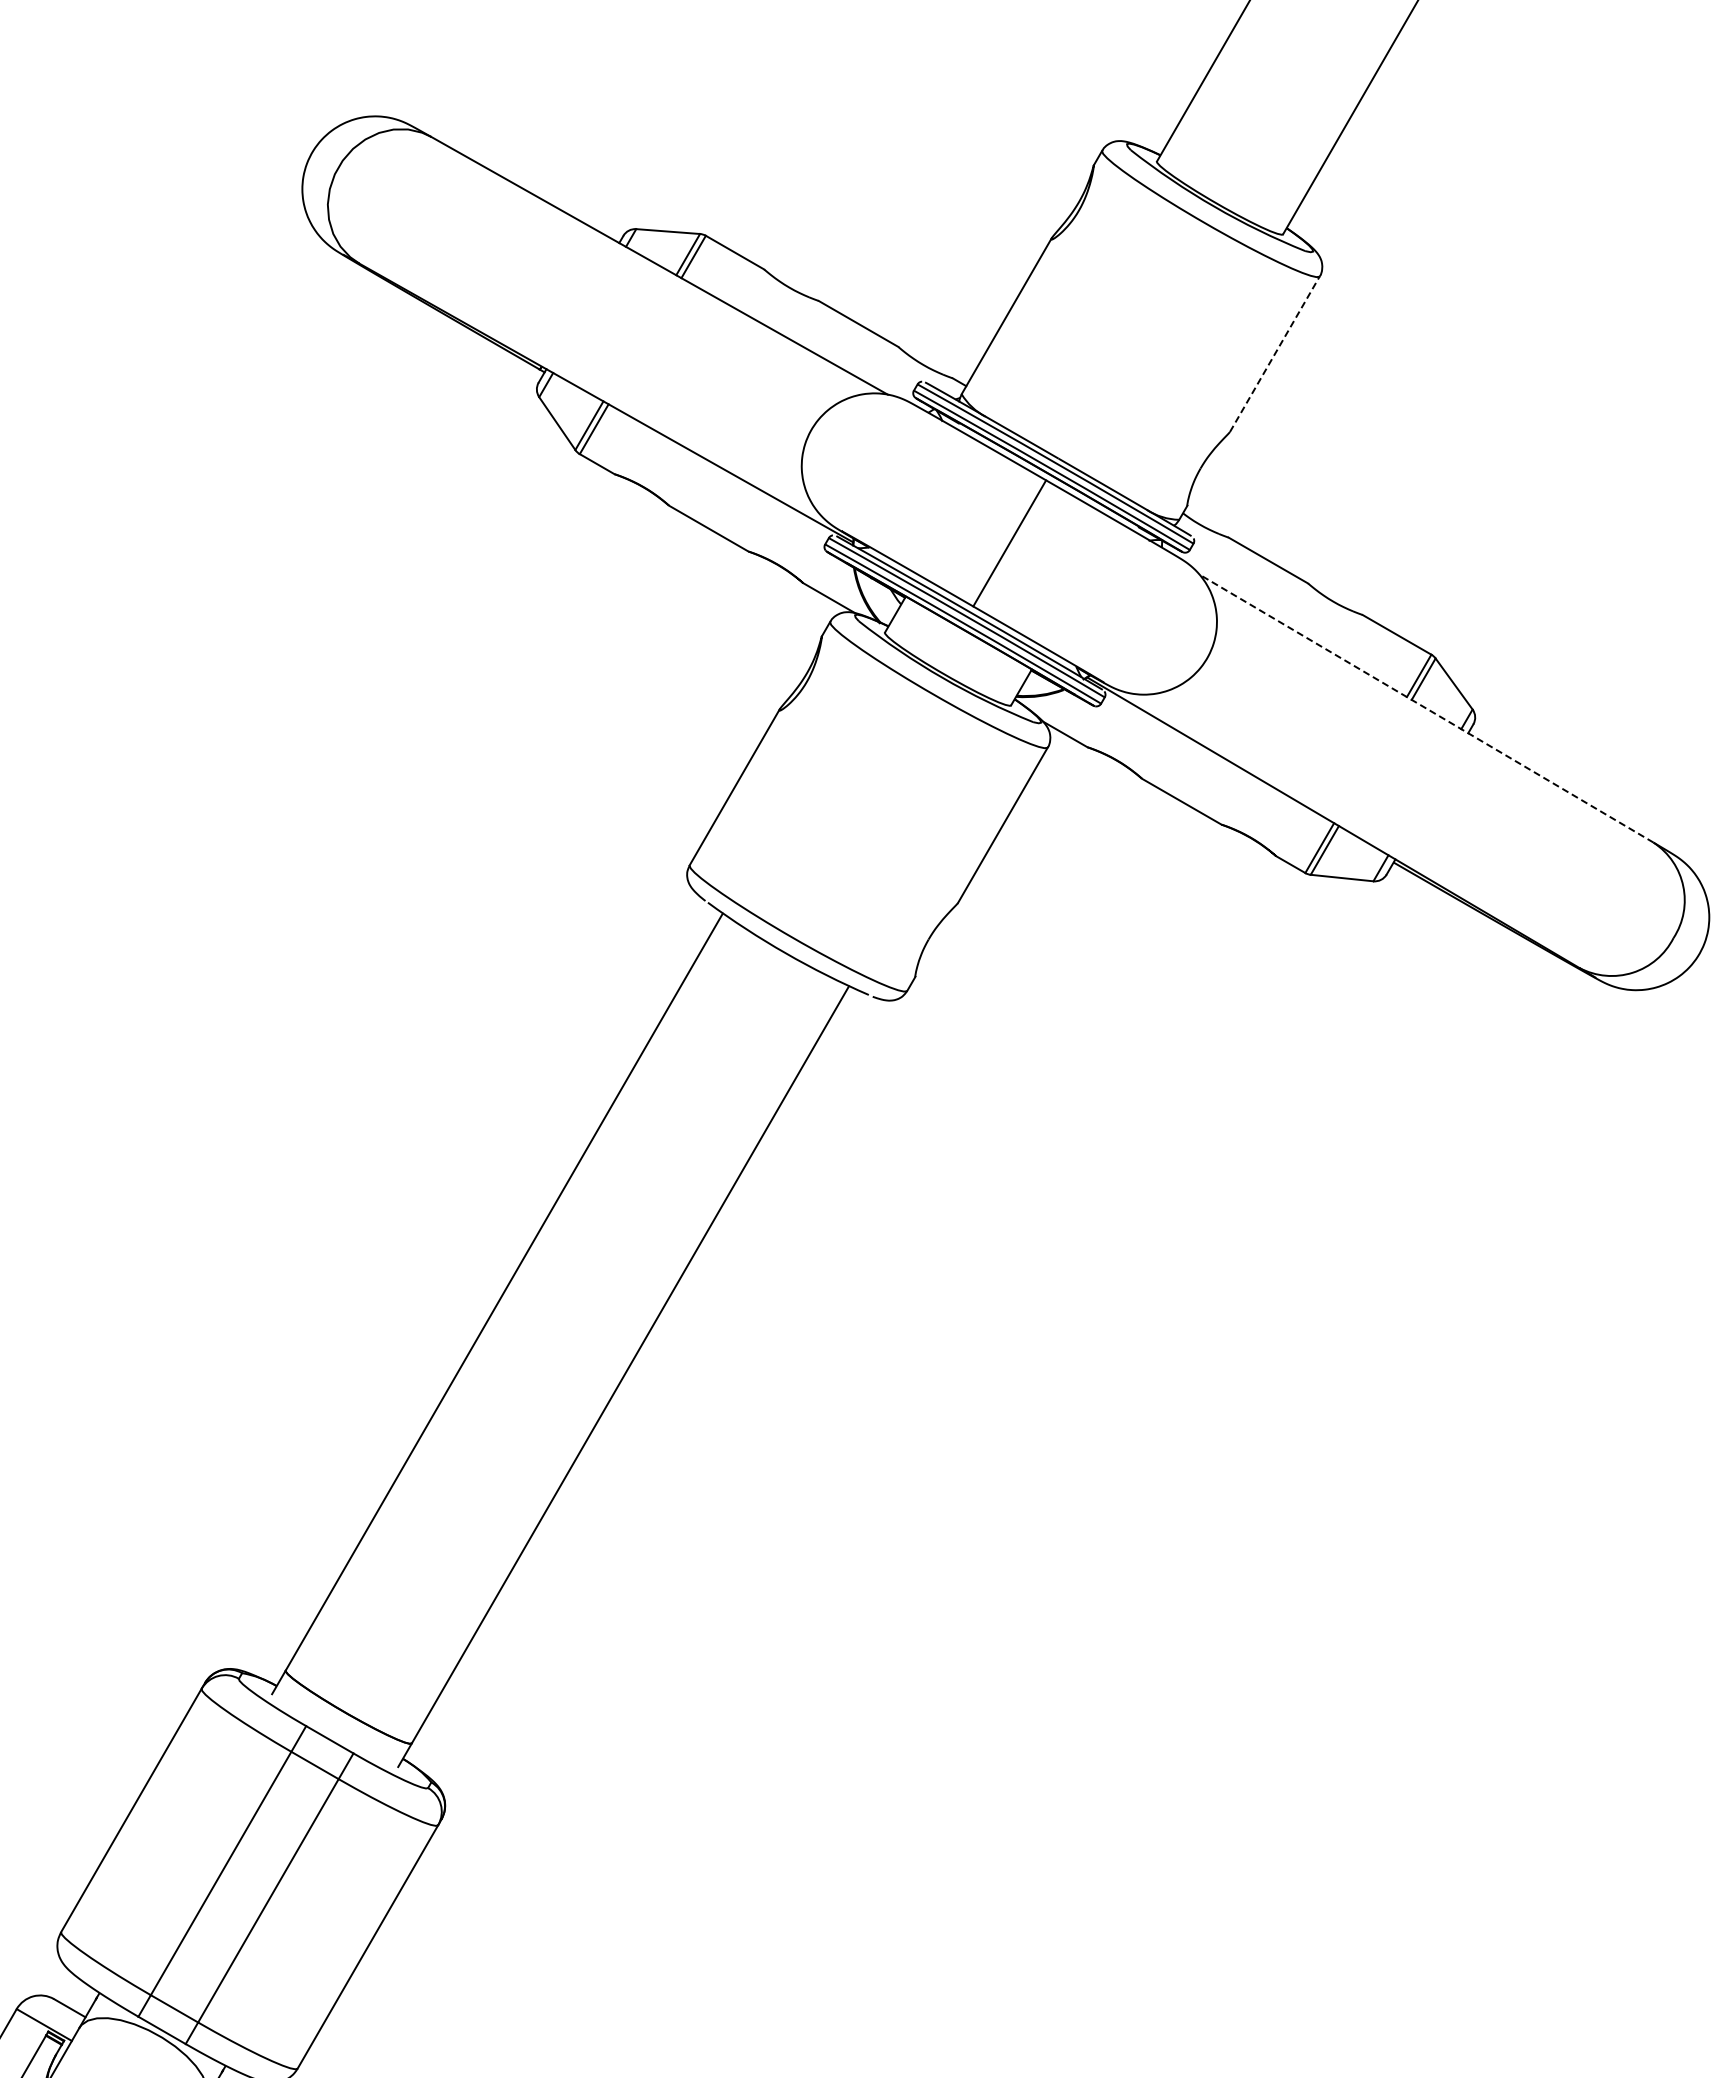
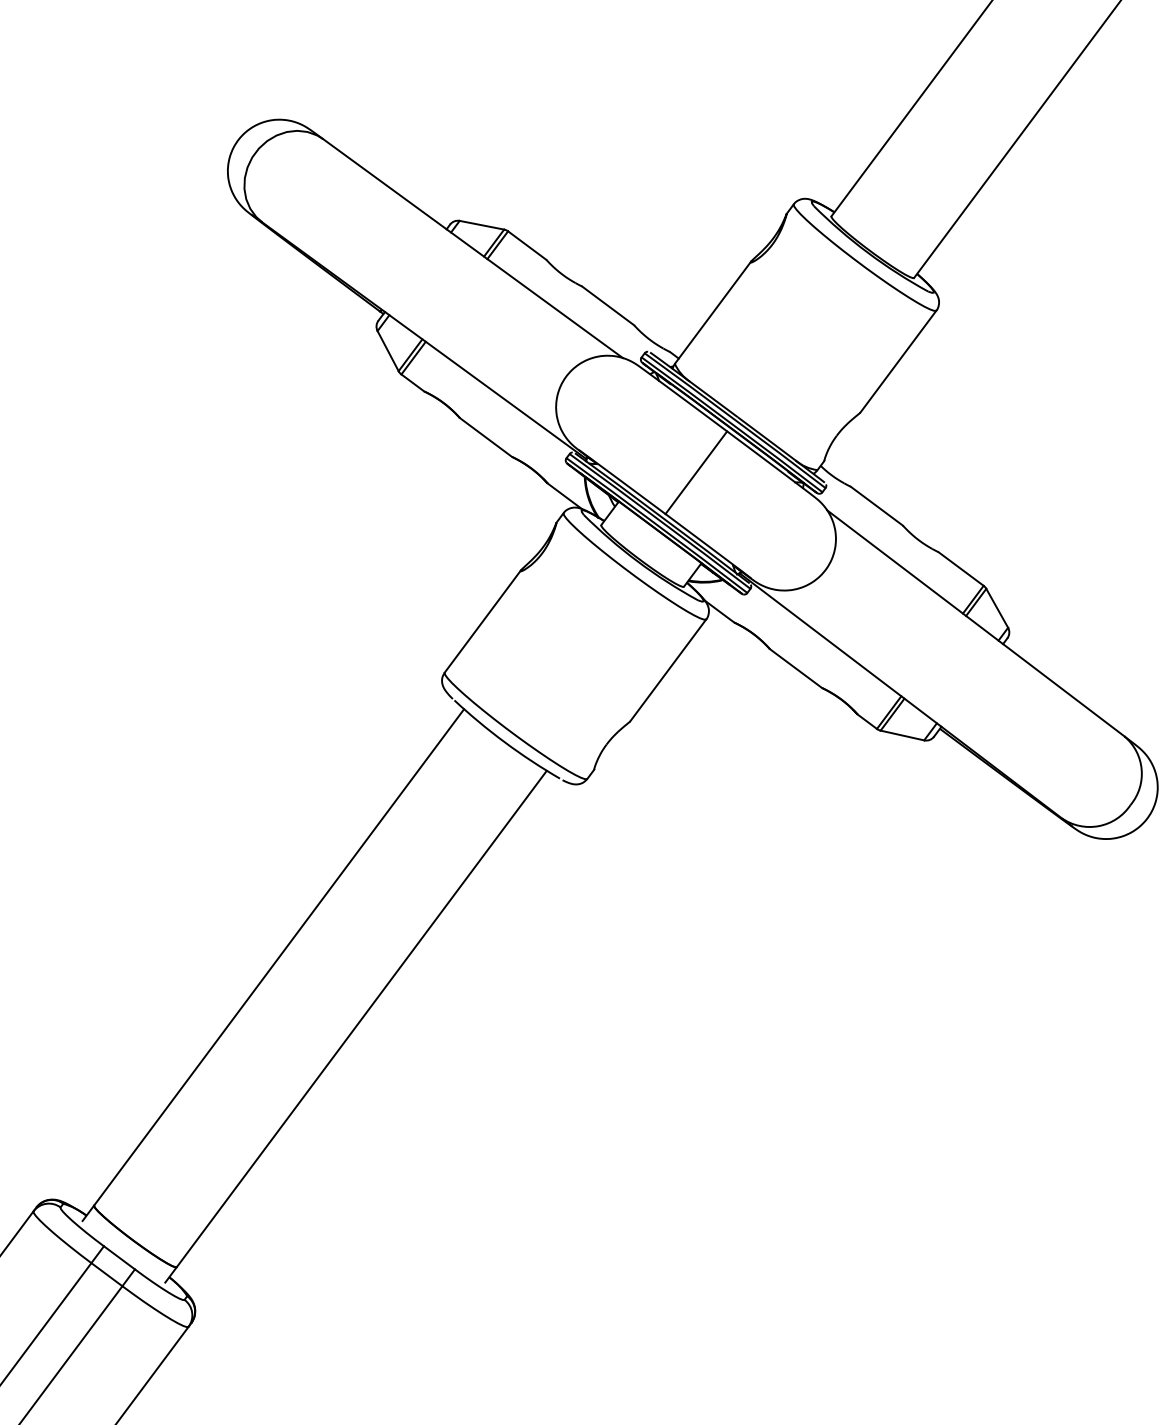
line: (1274, 354) -> (898, 361), dashed -> solid
line: (1426, 708) -> (975, 623), dashed -> solid

